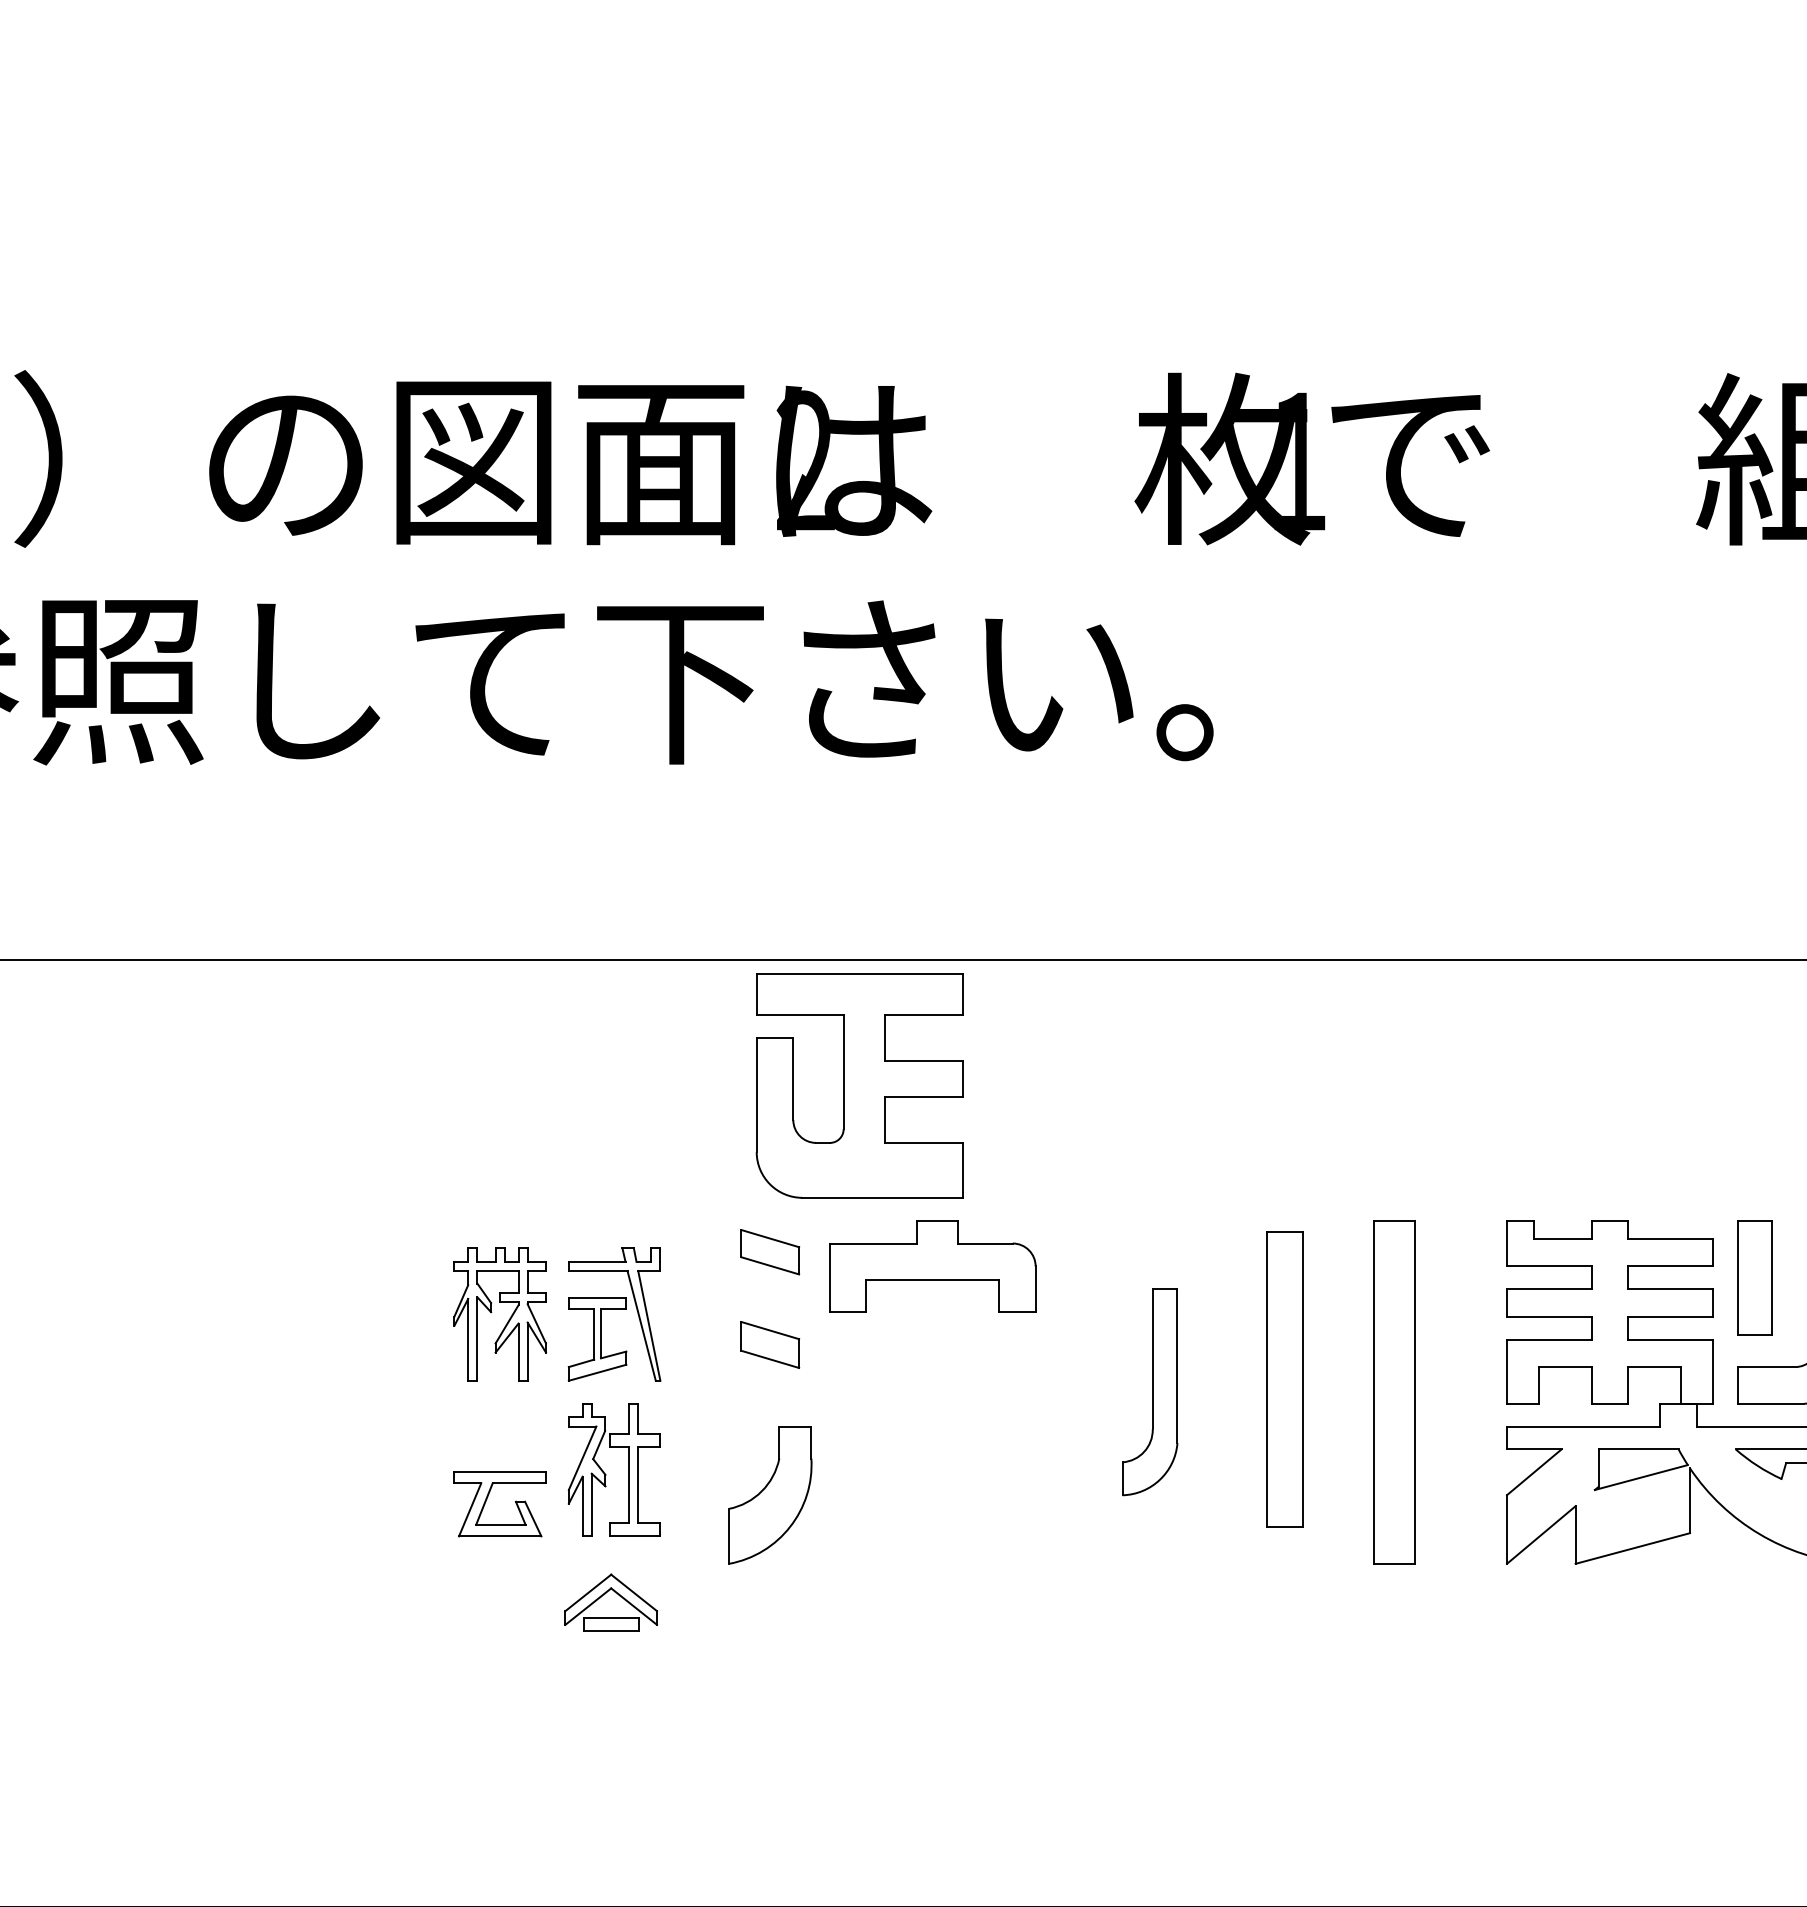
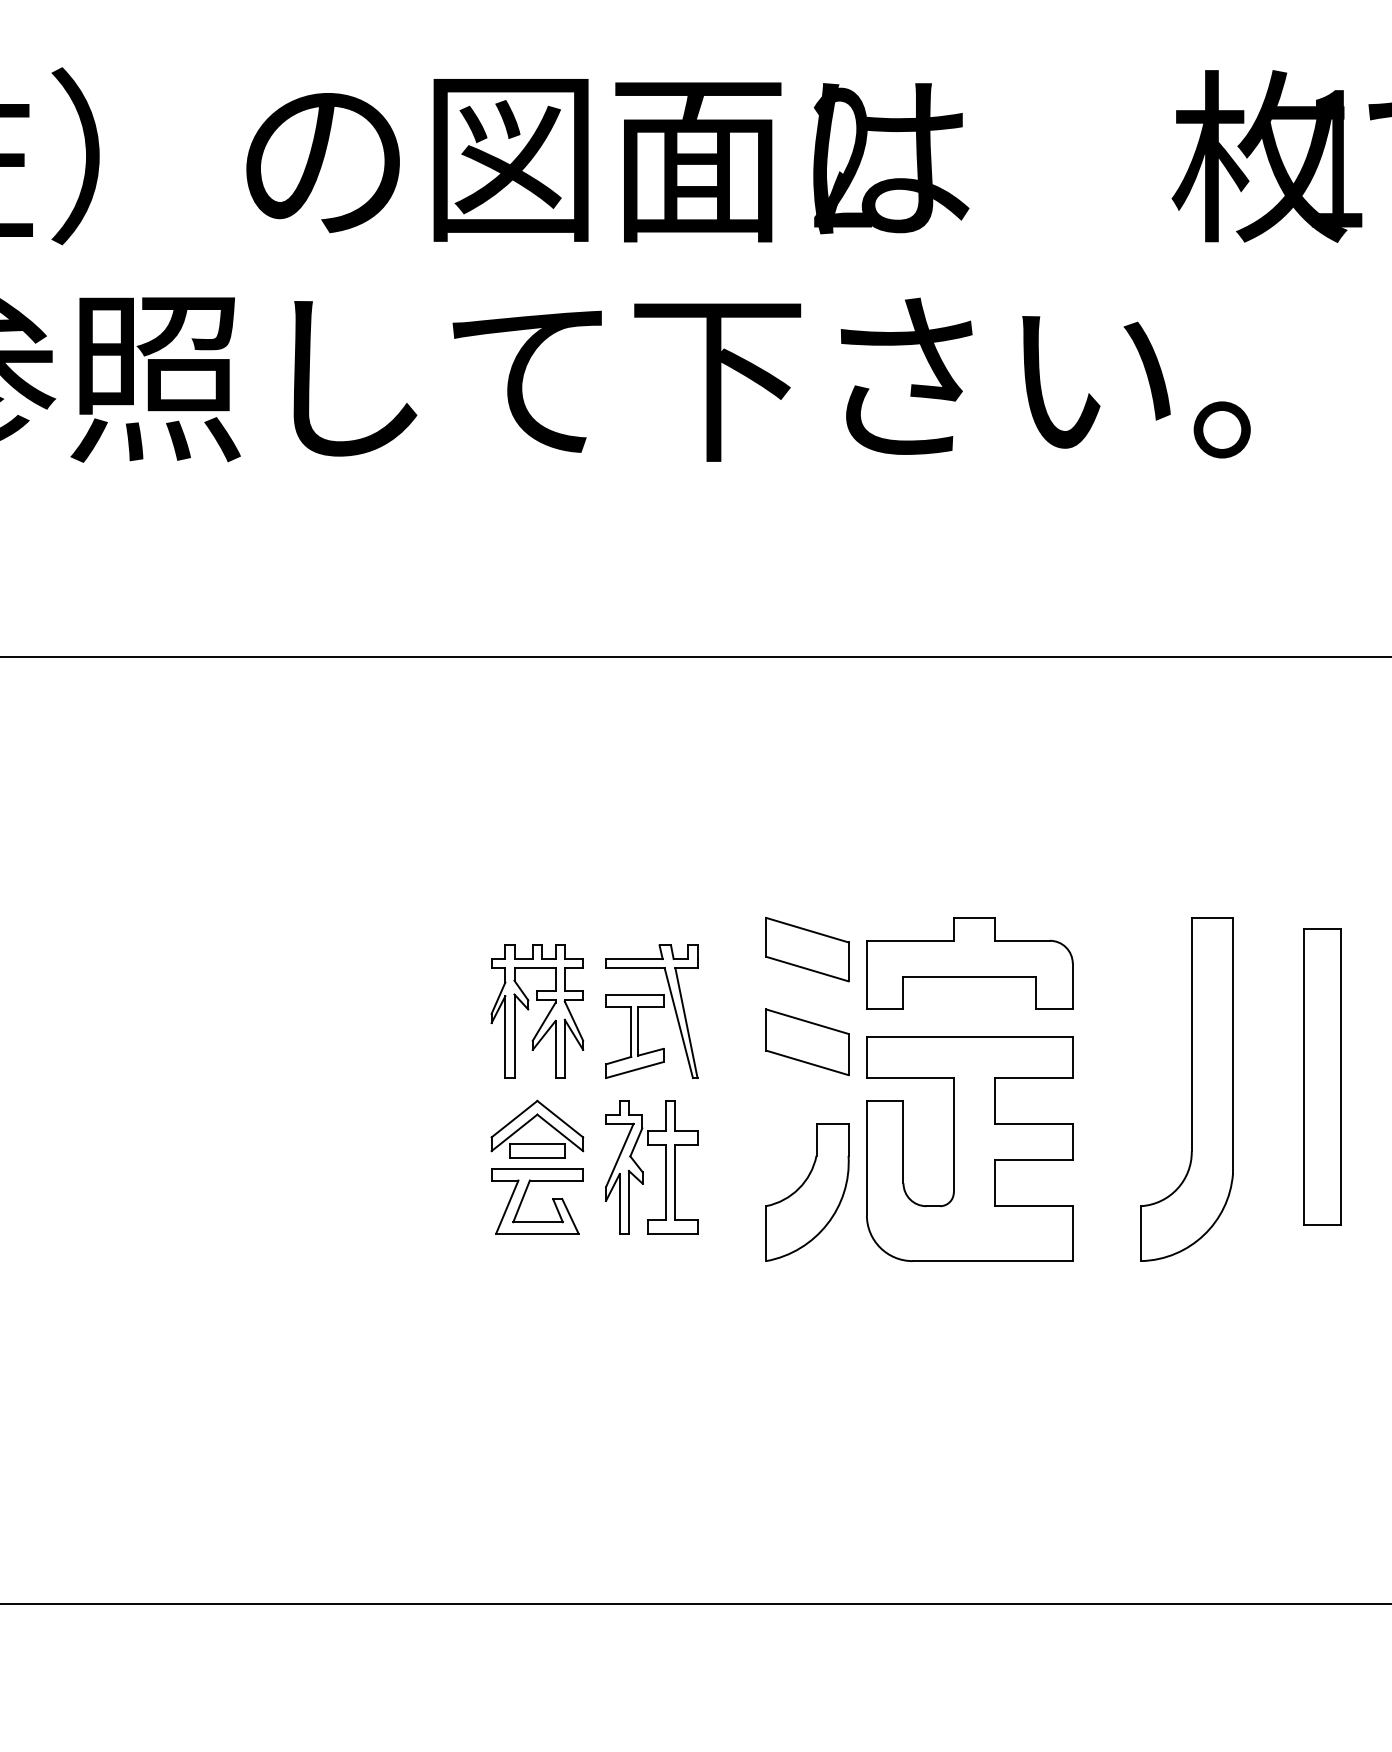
part: (859, 1085) -> (969, 1148), moved
part: (770, 1251) -> (807, 948), size x1.43
part: (770, 1344) -> (807, 1041), size x1.43
part: (1149, 1392) -> (1186, 1089), size x1.67
part: (605, 1594) -> (531, 1120), moved

